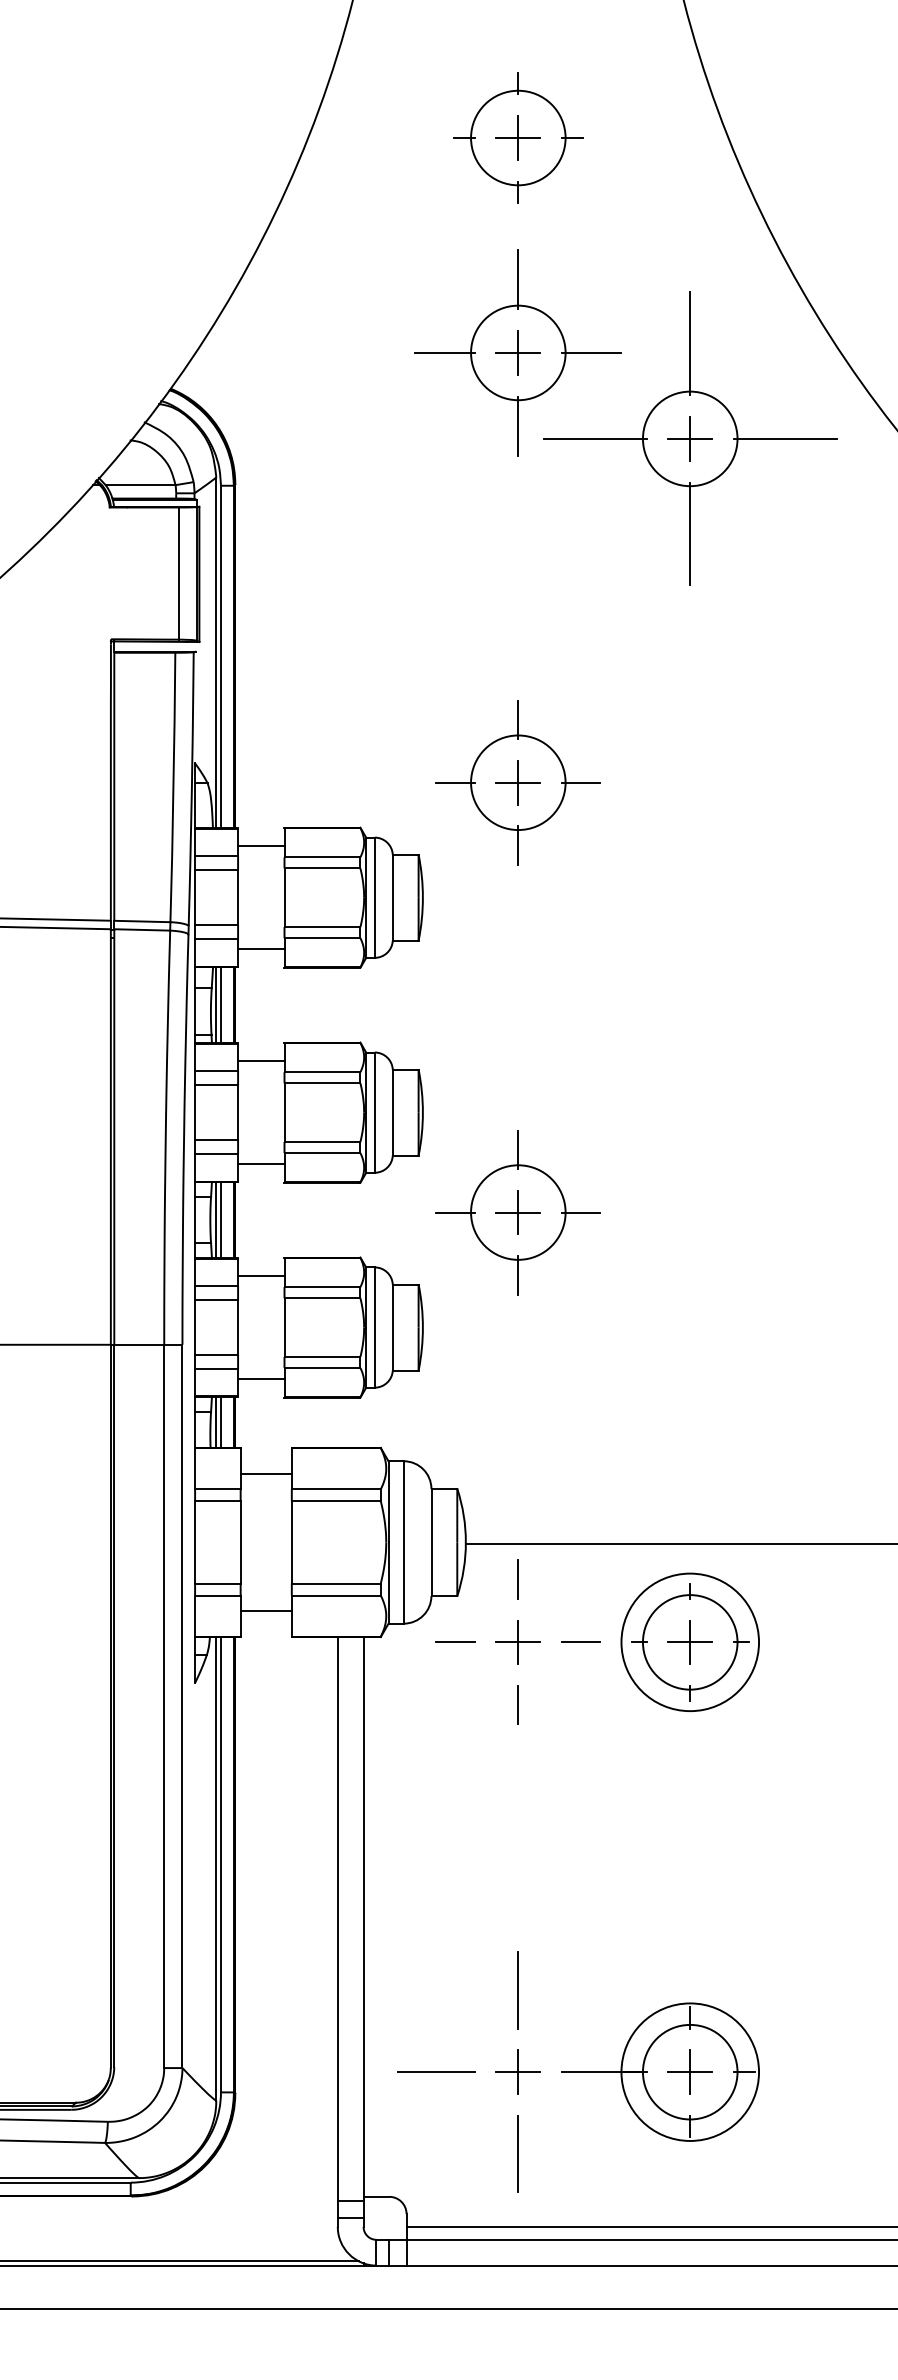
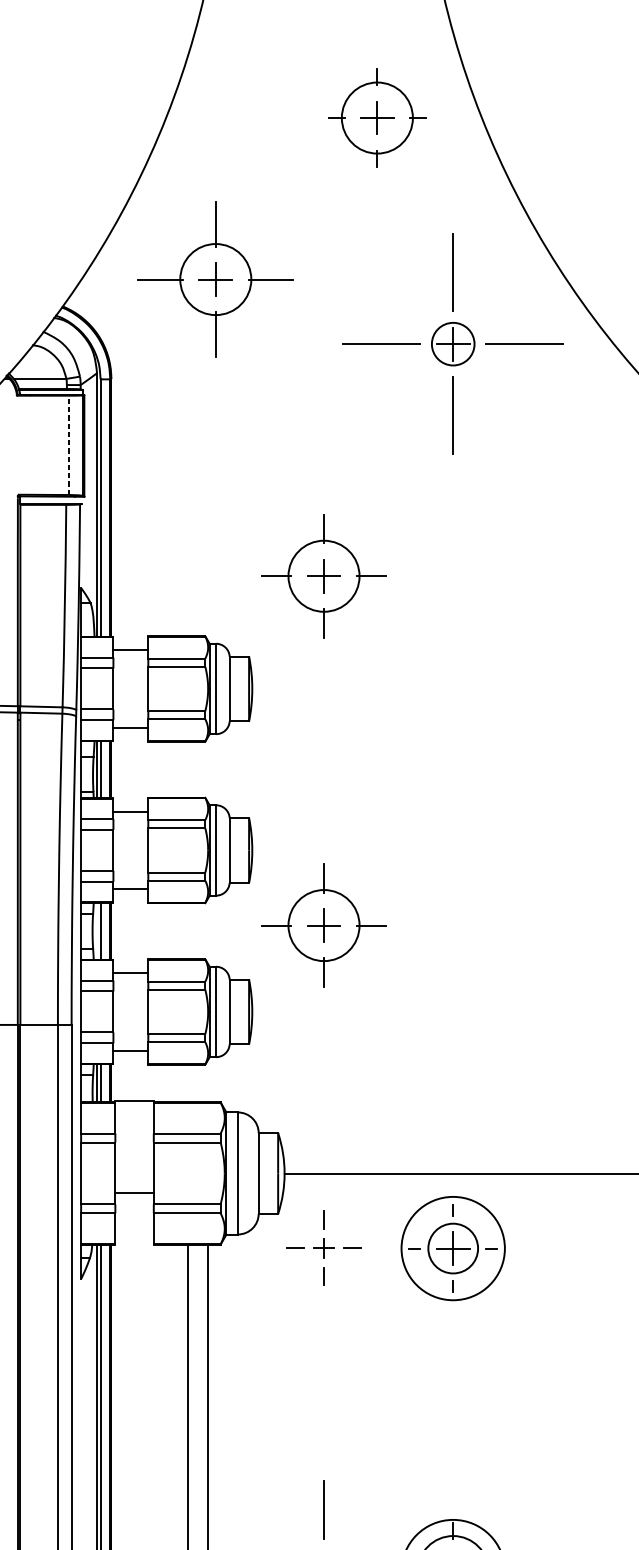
part: (518, 137) -> (377, 117), moved
part: (517, 352) -> (215, 279), moved
circle: (689, 438) -> (452, 343), size x0.6
line: (178, 573) -> (68, 445), solid -> dashed
part: (517, 782) -> (323, 576), moved
line: (216, 1220) -> (97, 931), removed
line: (265, 1473) -> (134, 1100), moved
line: (265, 1611) -> (134, 1193), moved
part: (517, 1641) -> (323, 1247), size x0.6
circle: (689, 1642) -> (452, 1248), size x0.7

